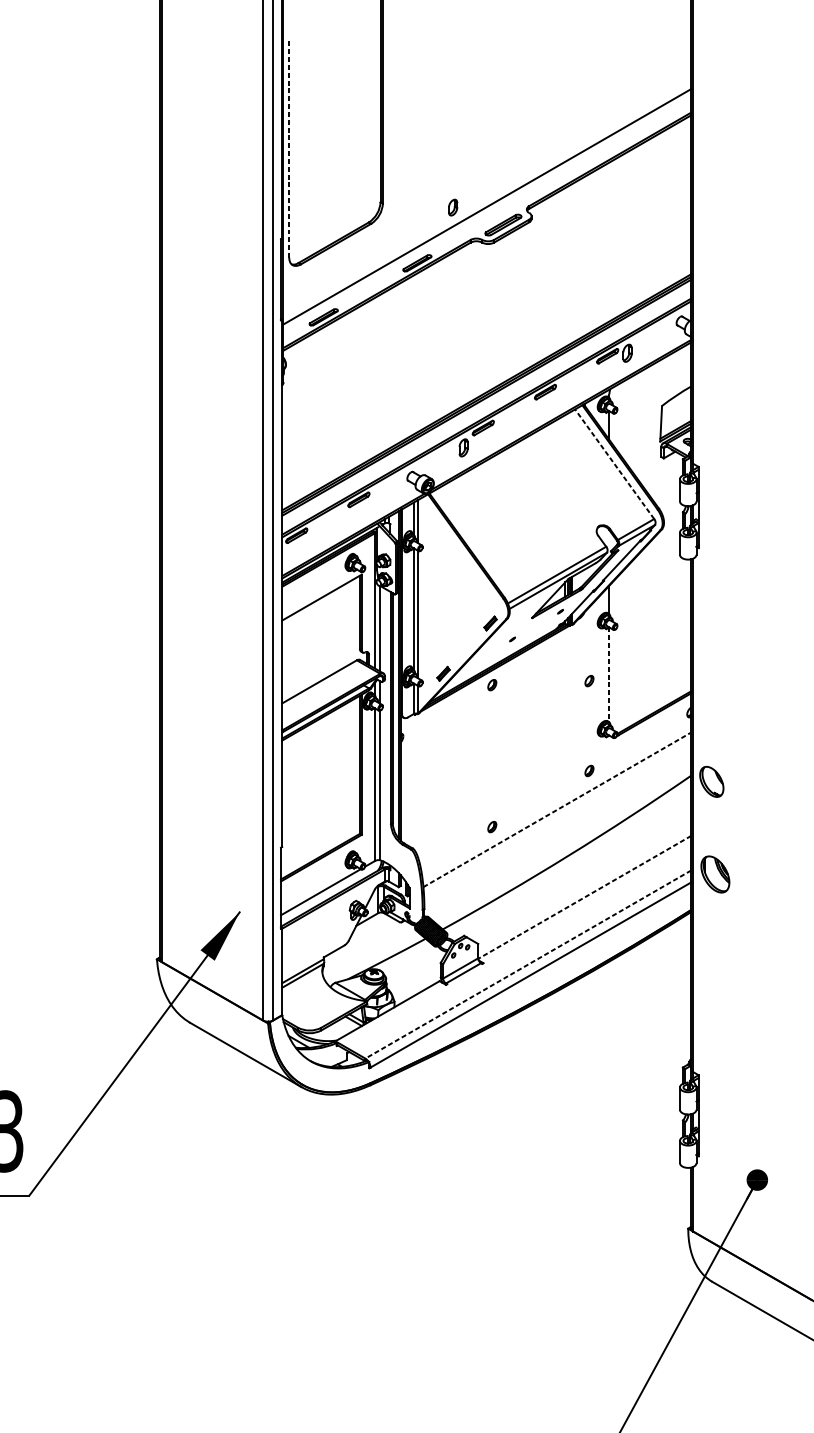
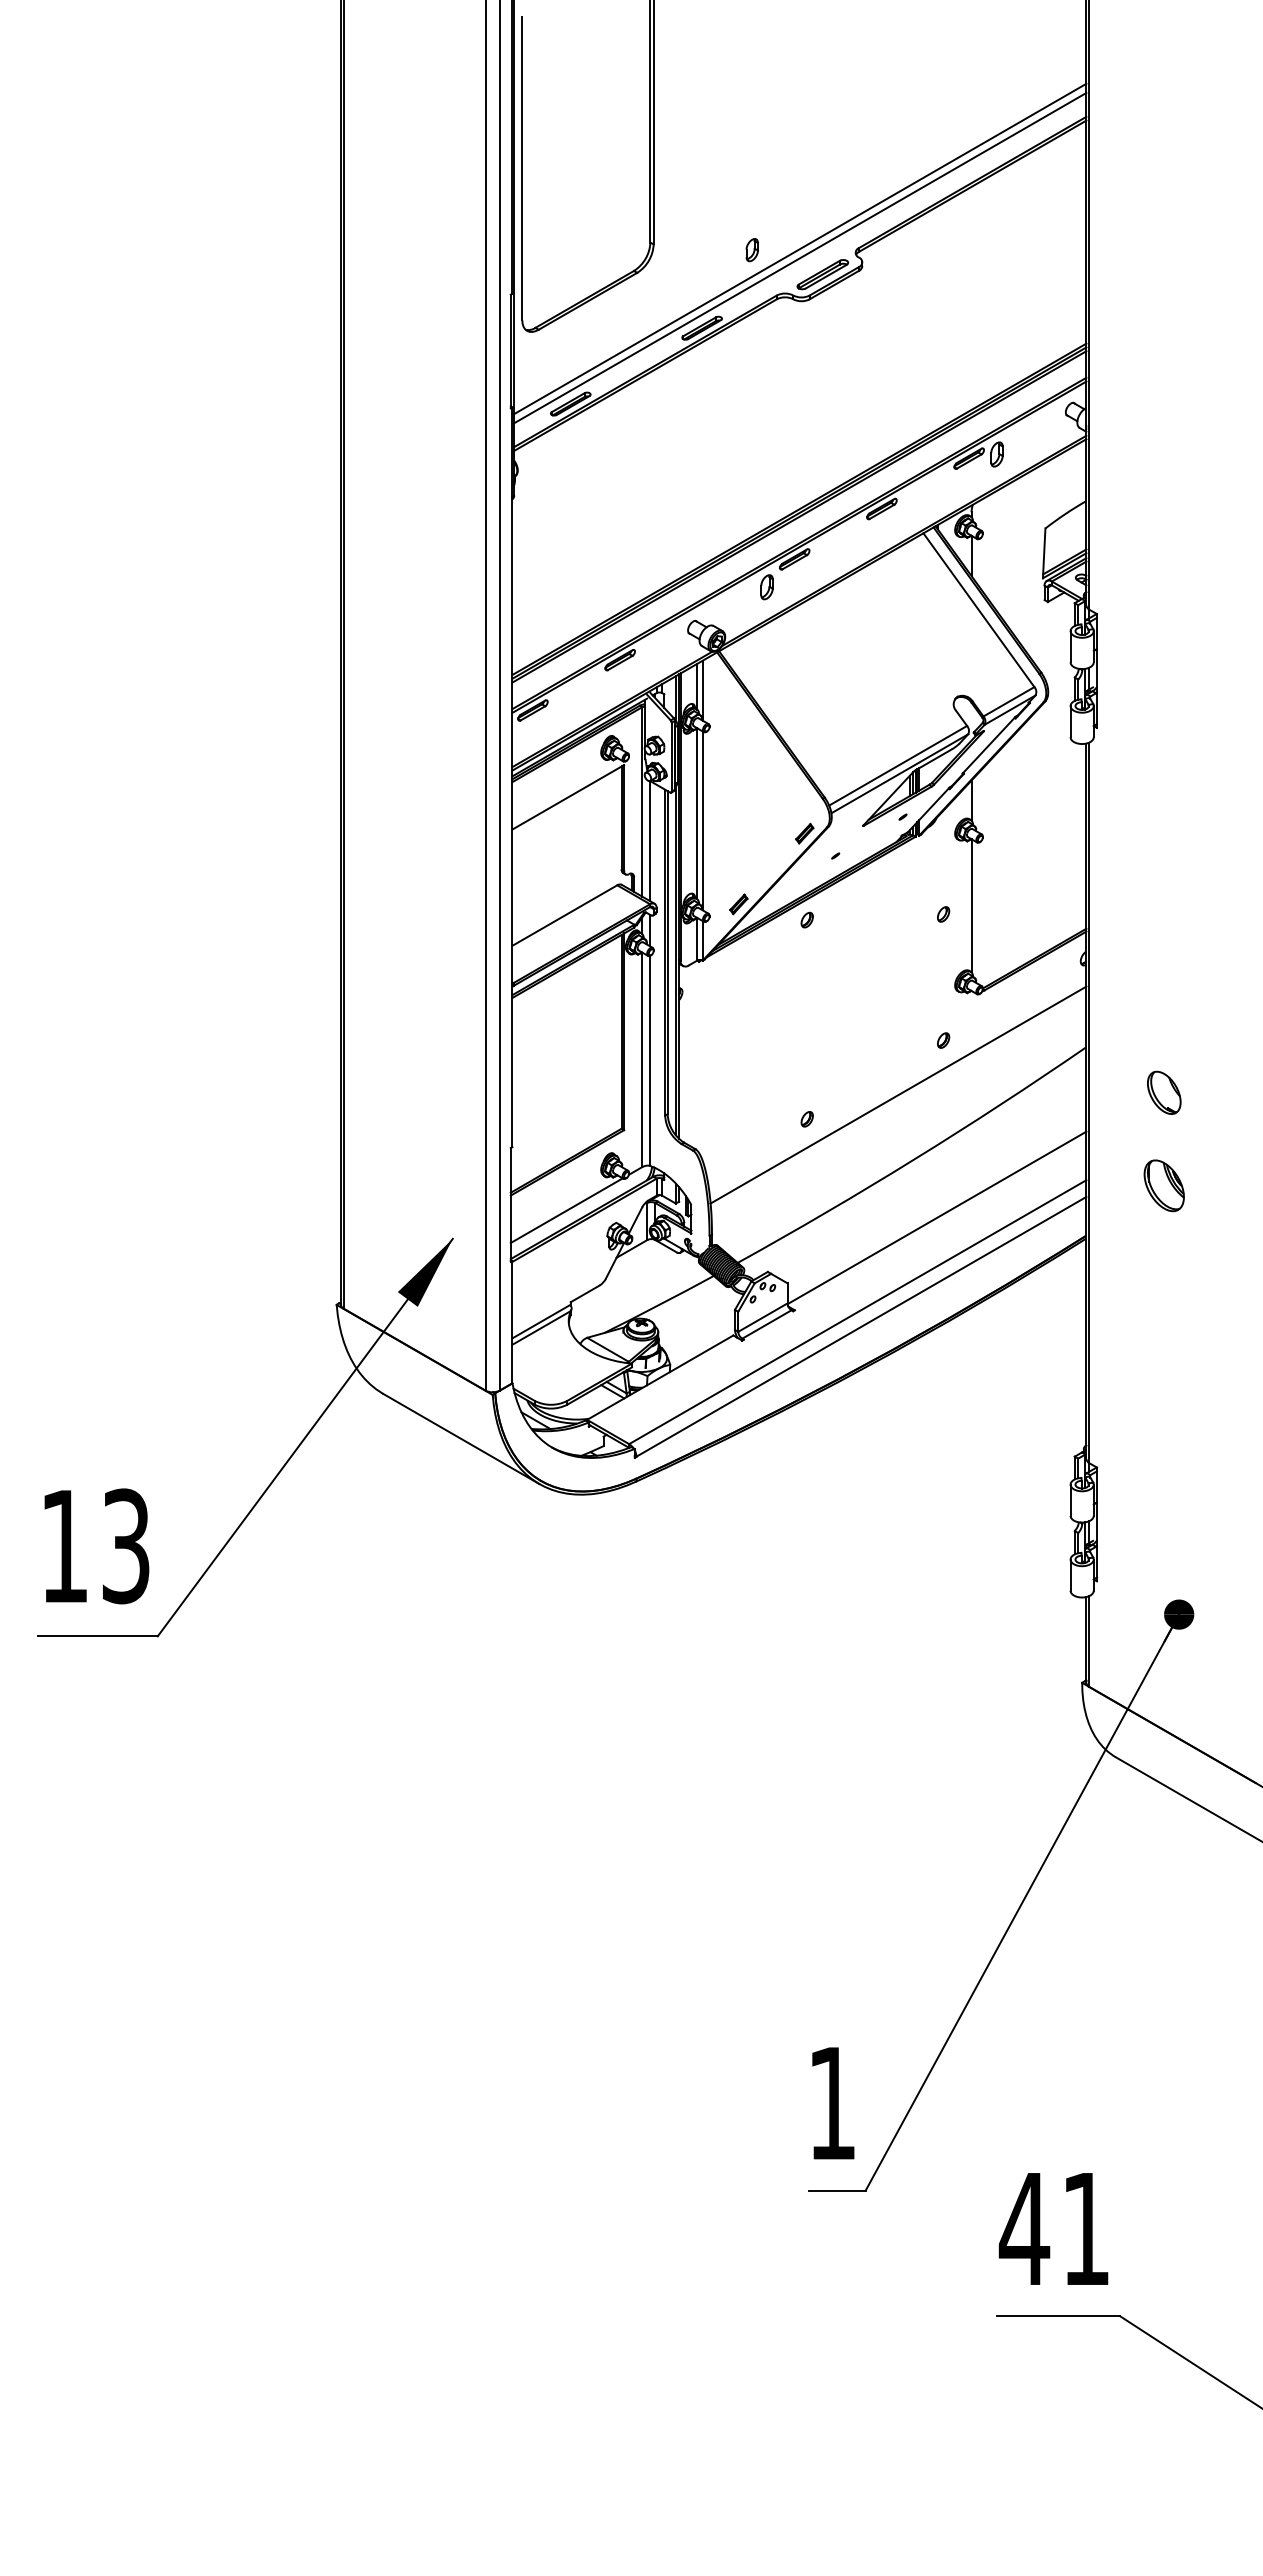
line: (289, 149) -> (522, 168), dashed -> solid
line: (487, 212) -> (800, 257), added
line: (614, 464) -> (978, 610), dashed -> solid
line: (609, 674) -> (971, 905), dashed -> solid
part: (711, 781) -> (1164, 1092), moved
line: (557, 810) -> (898, 1095), dashed -> solid
part: (714, 874) -> (1163, 1185), moved
line: (585, 897) -> (937, 1217), dashed -> solid
line: (528, 964) -> (857, 1312), dashed -> solid

